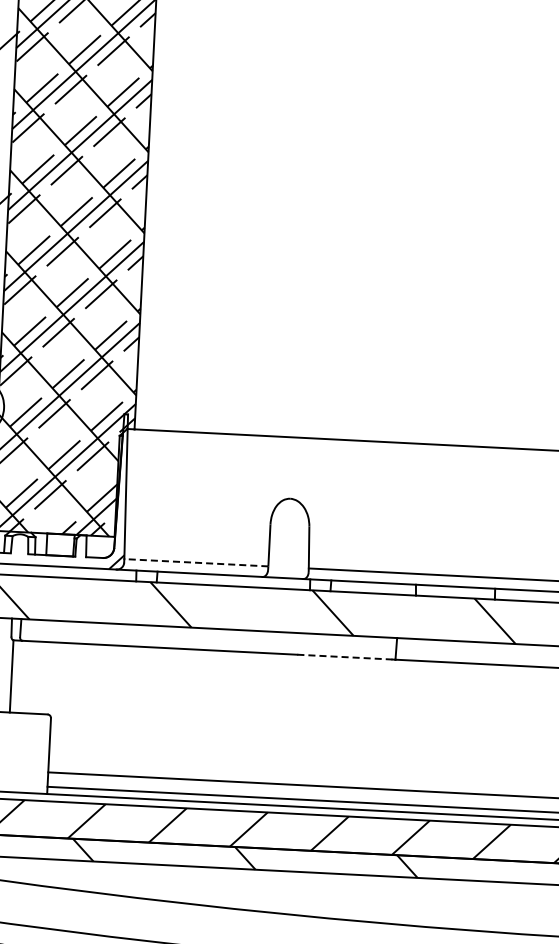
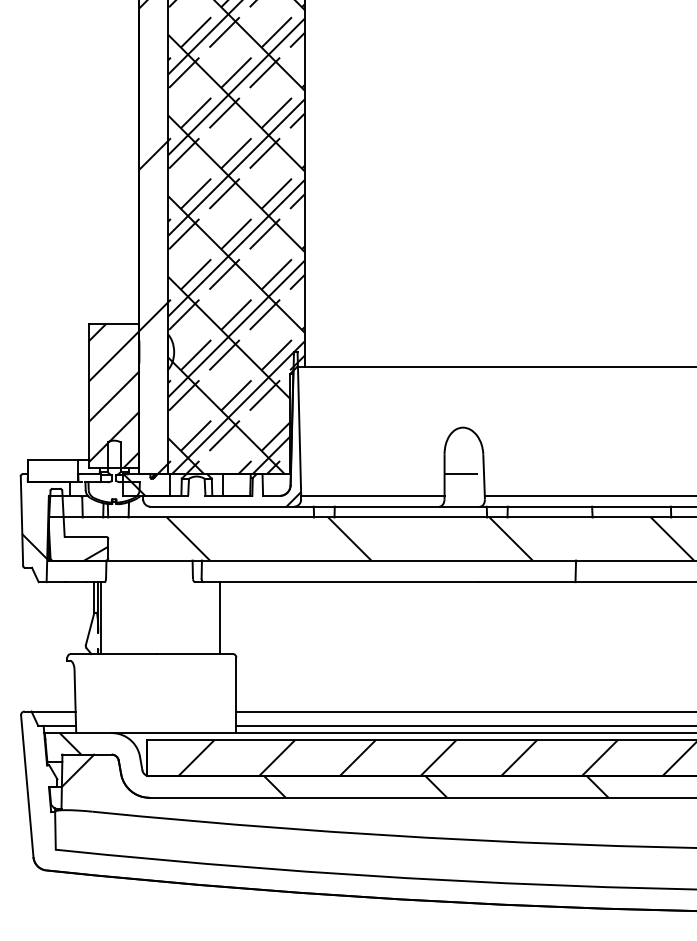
line: (285, 545) -> (460, 474), added
line: (195, 562) -> (372, 495), dashed -> solid
line: (345, 657) -> (525, 582), dashed -> solid
line: (11, 676) -> (220, 618), moved

